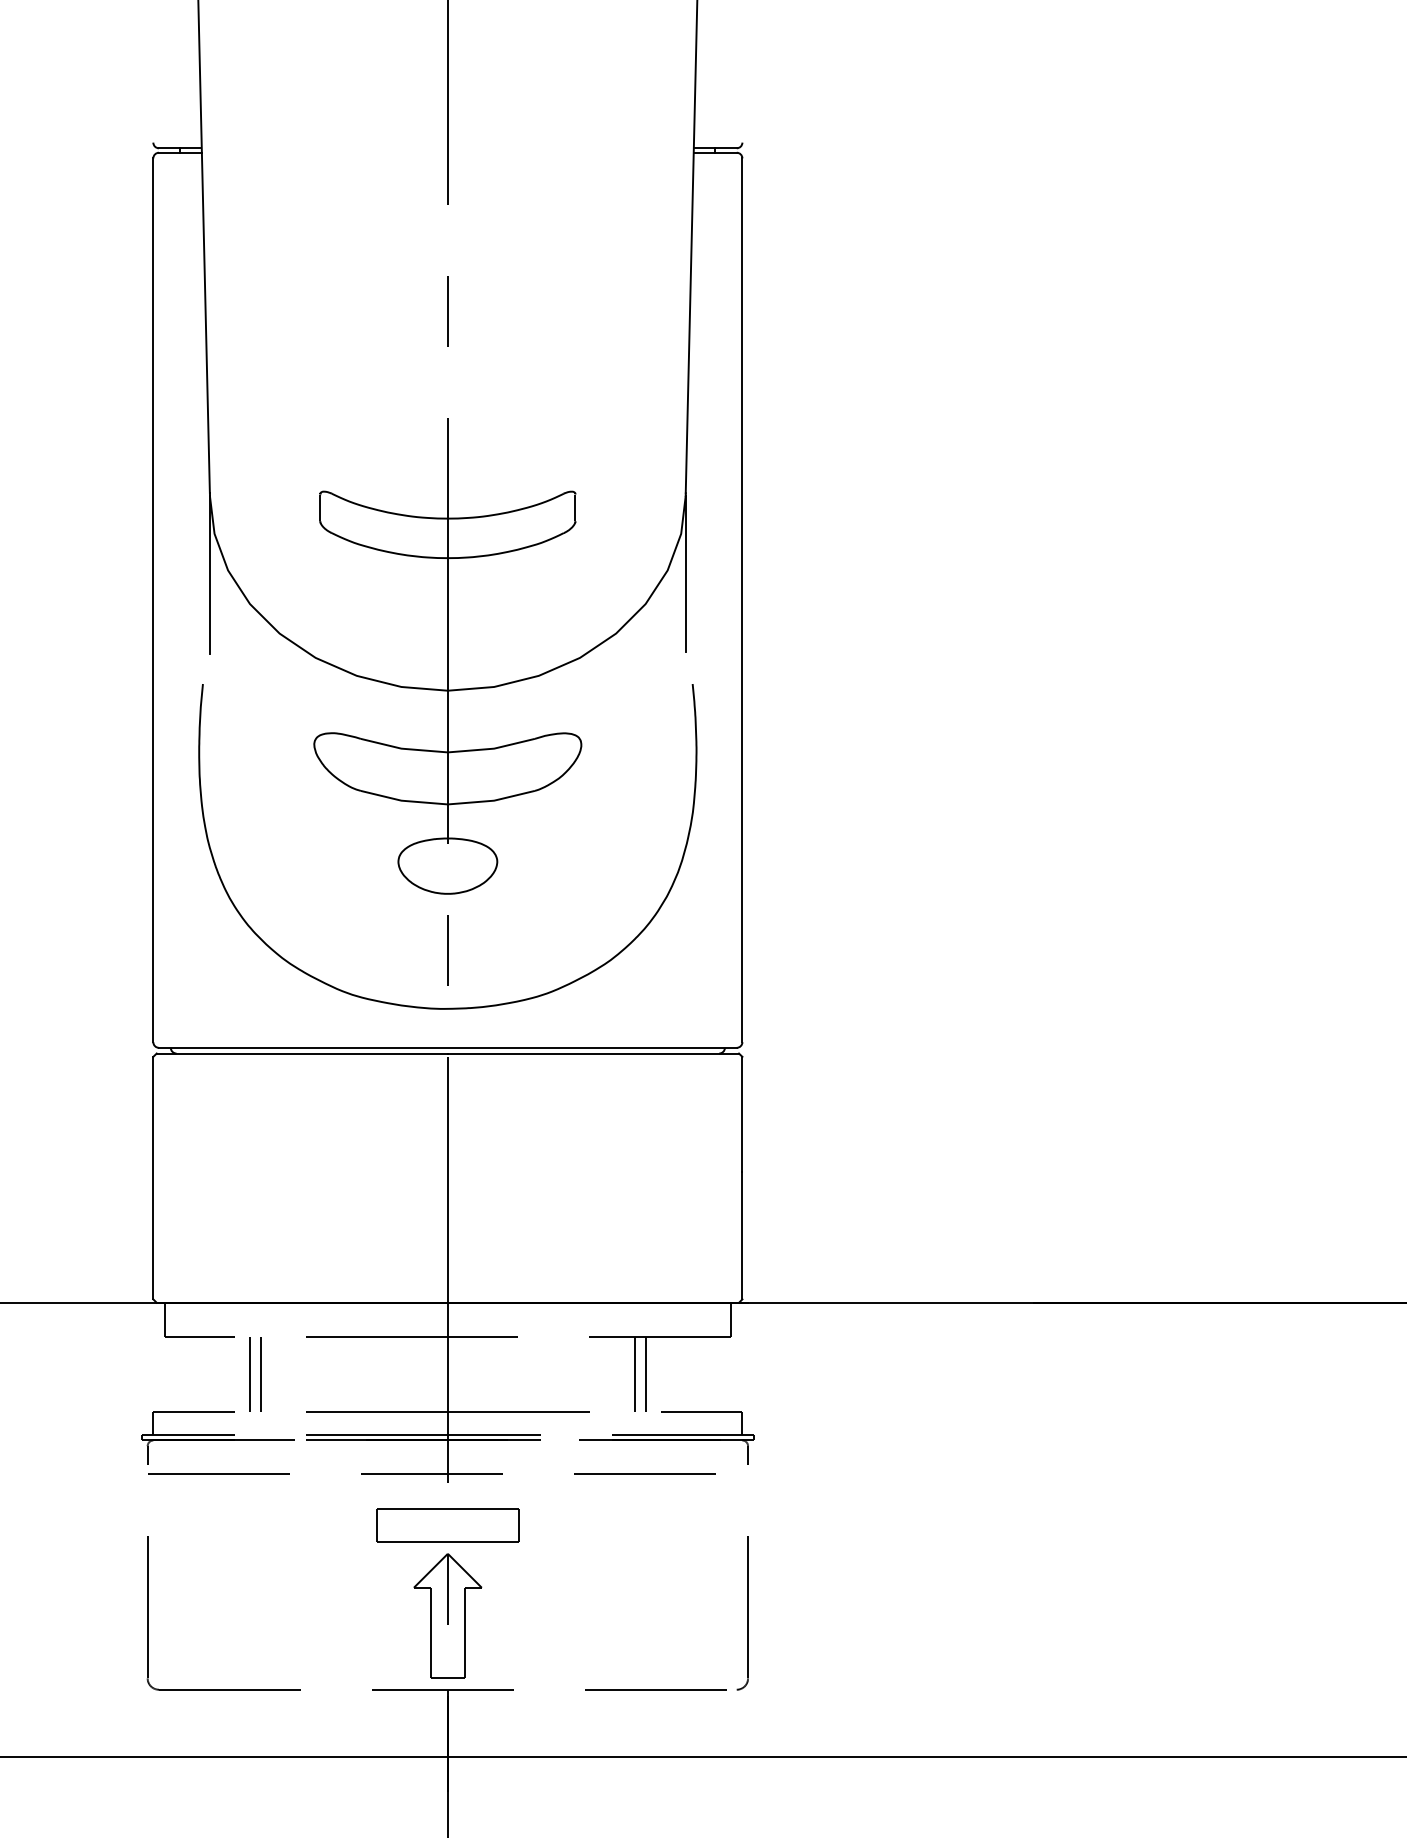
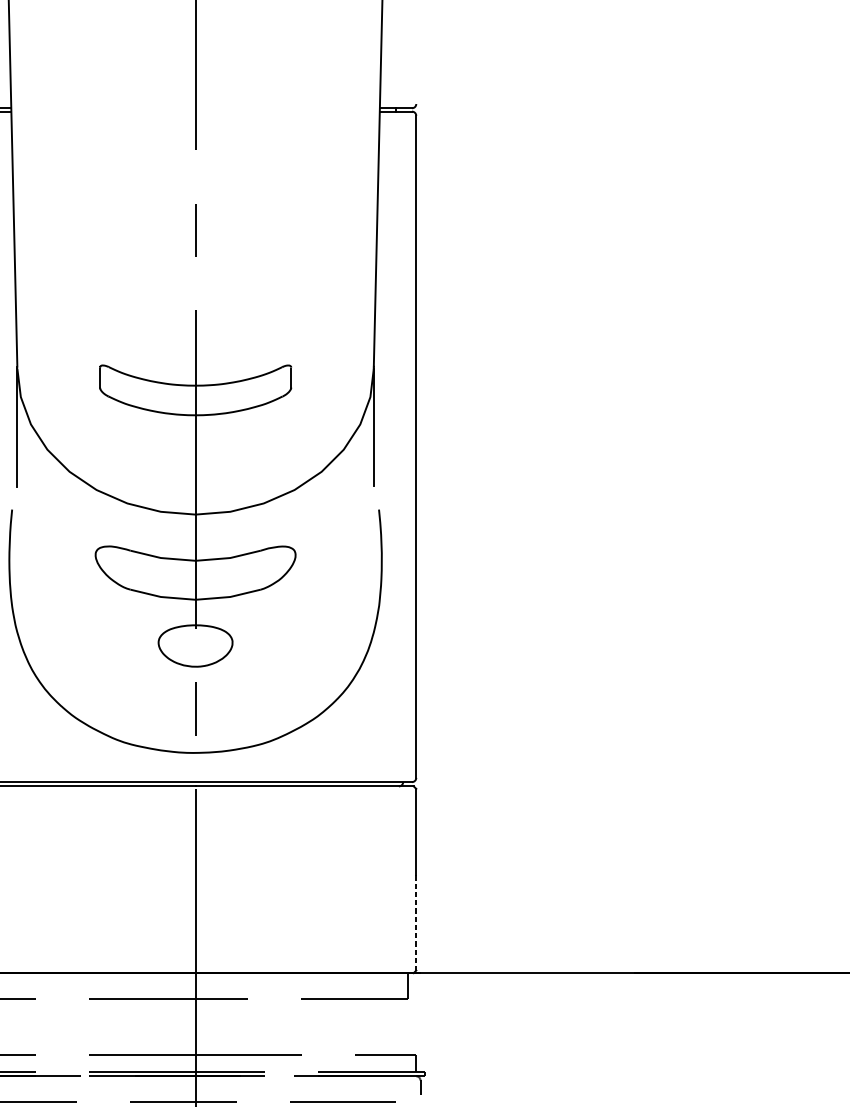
line: (742, 1236) -> (416, 923), solid -> dashed
line: (249, 1374) -> (47, 1026), removed
line: (261, 1374) -> (56, 1026), removed
line: (634, 1374) -> (335, 1026), removed
line: (646, 1374) -> (344, 1026), removed

